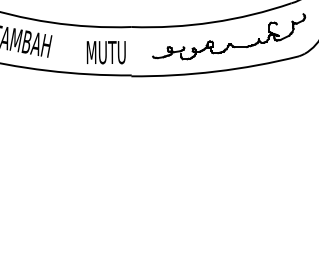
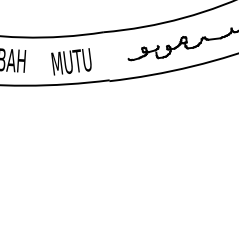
text: (105, 52) -> (70, 61), moved

